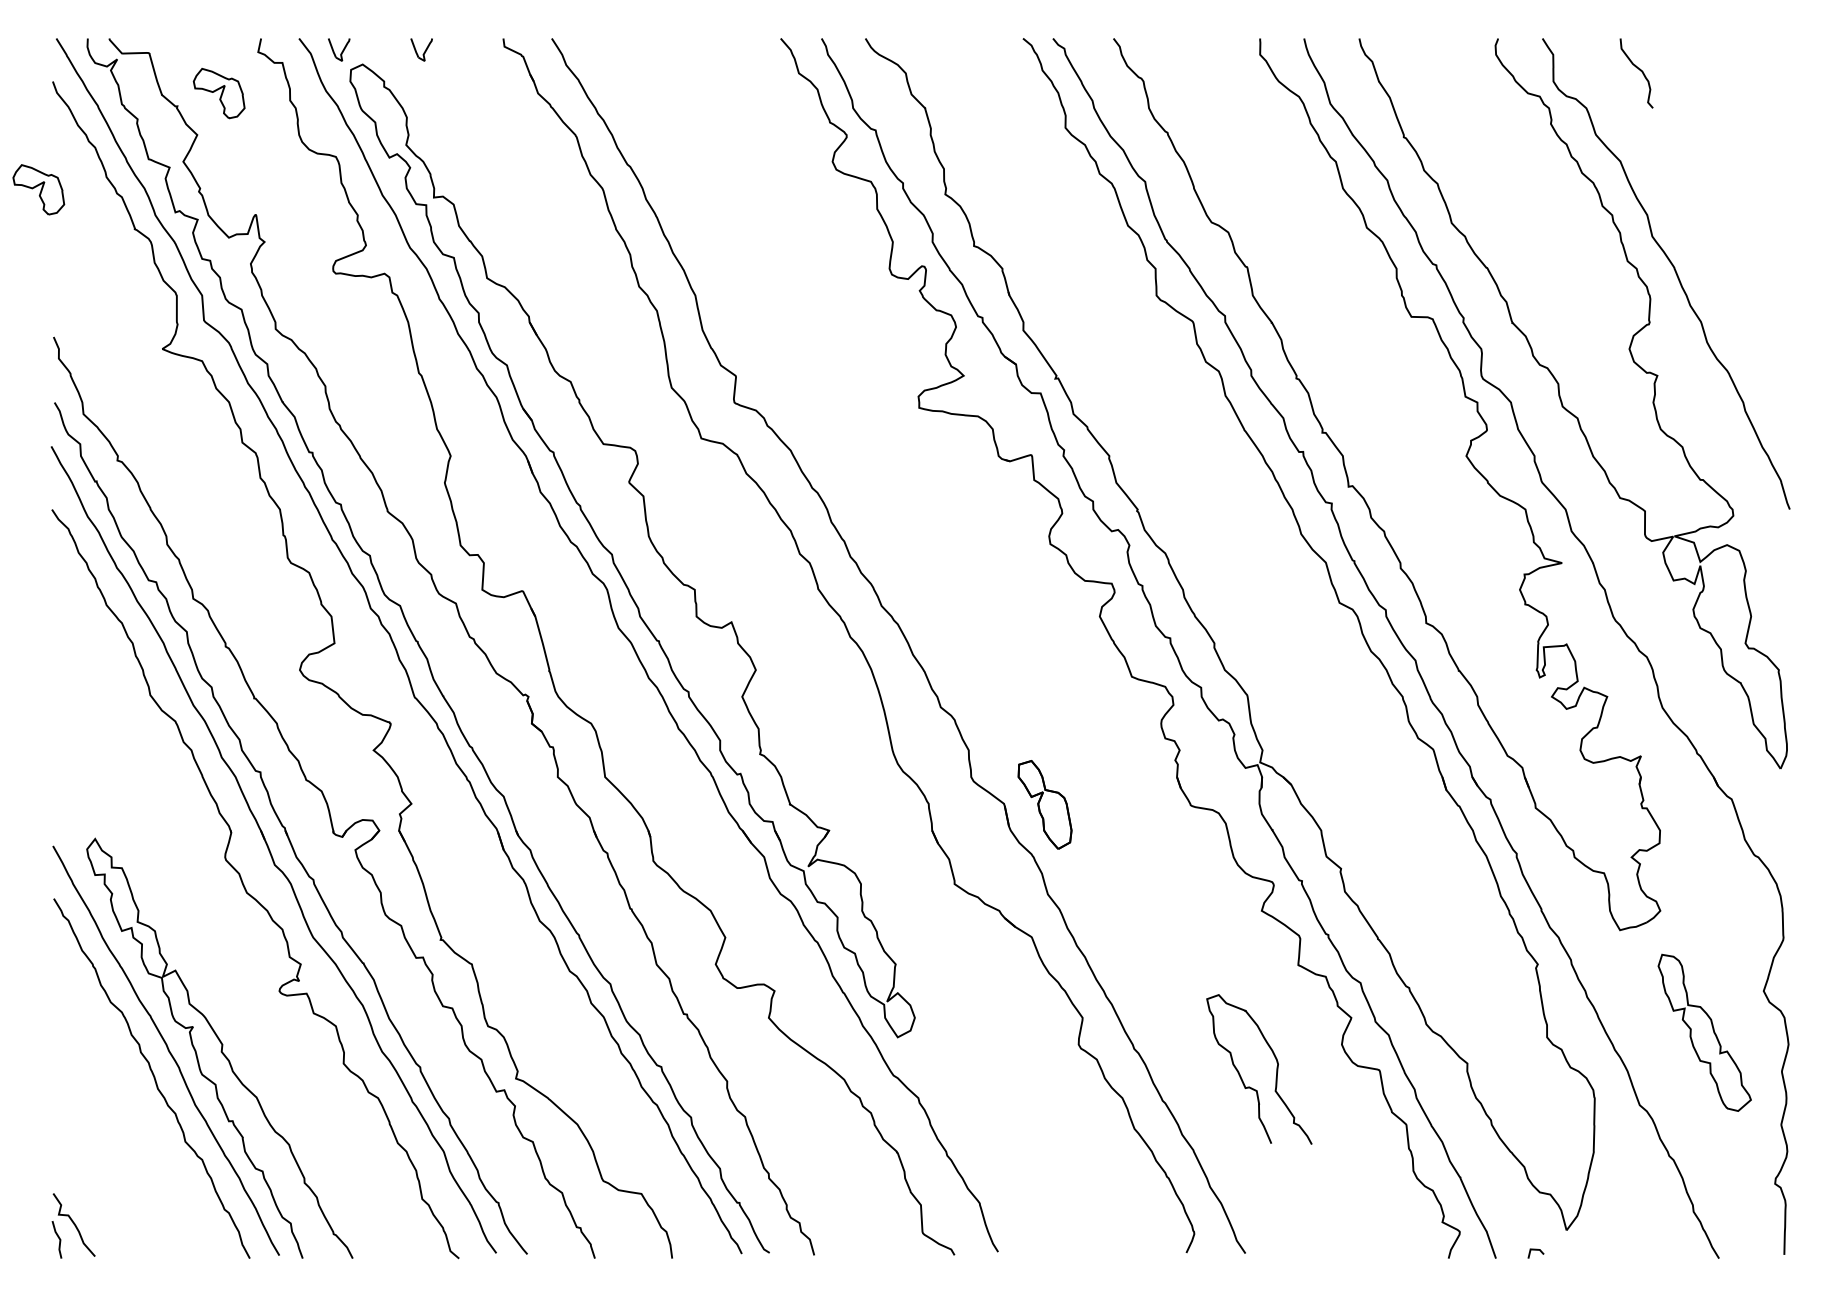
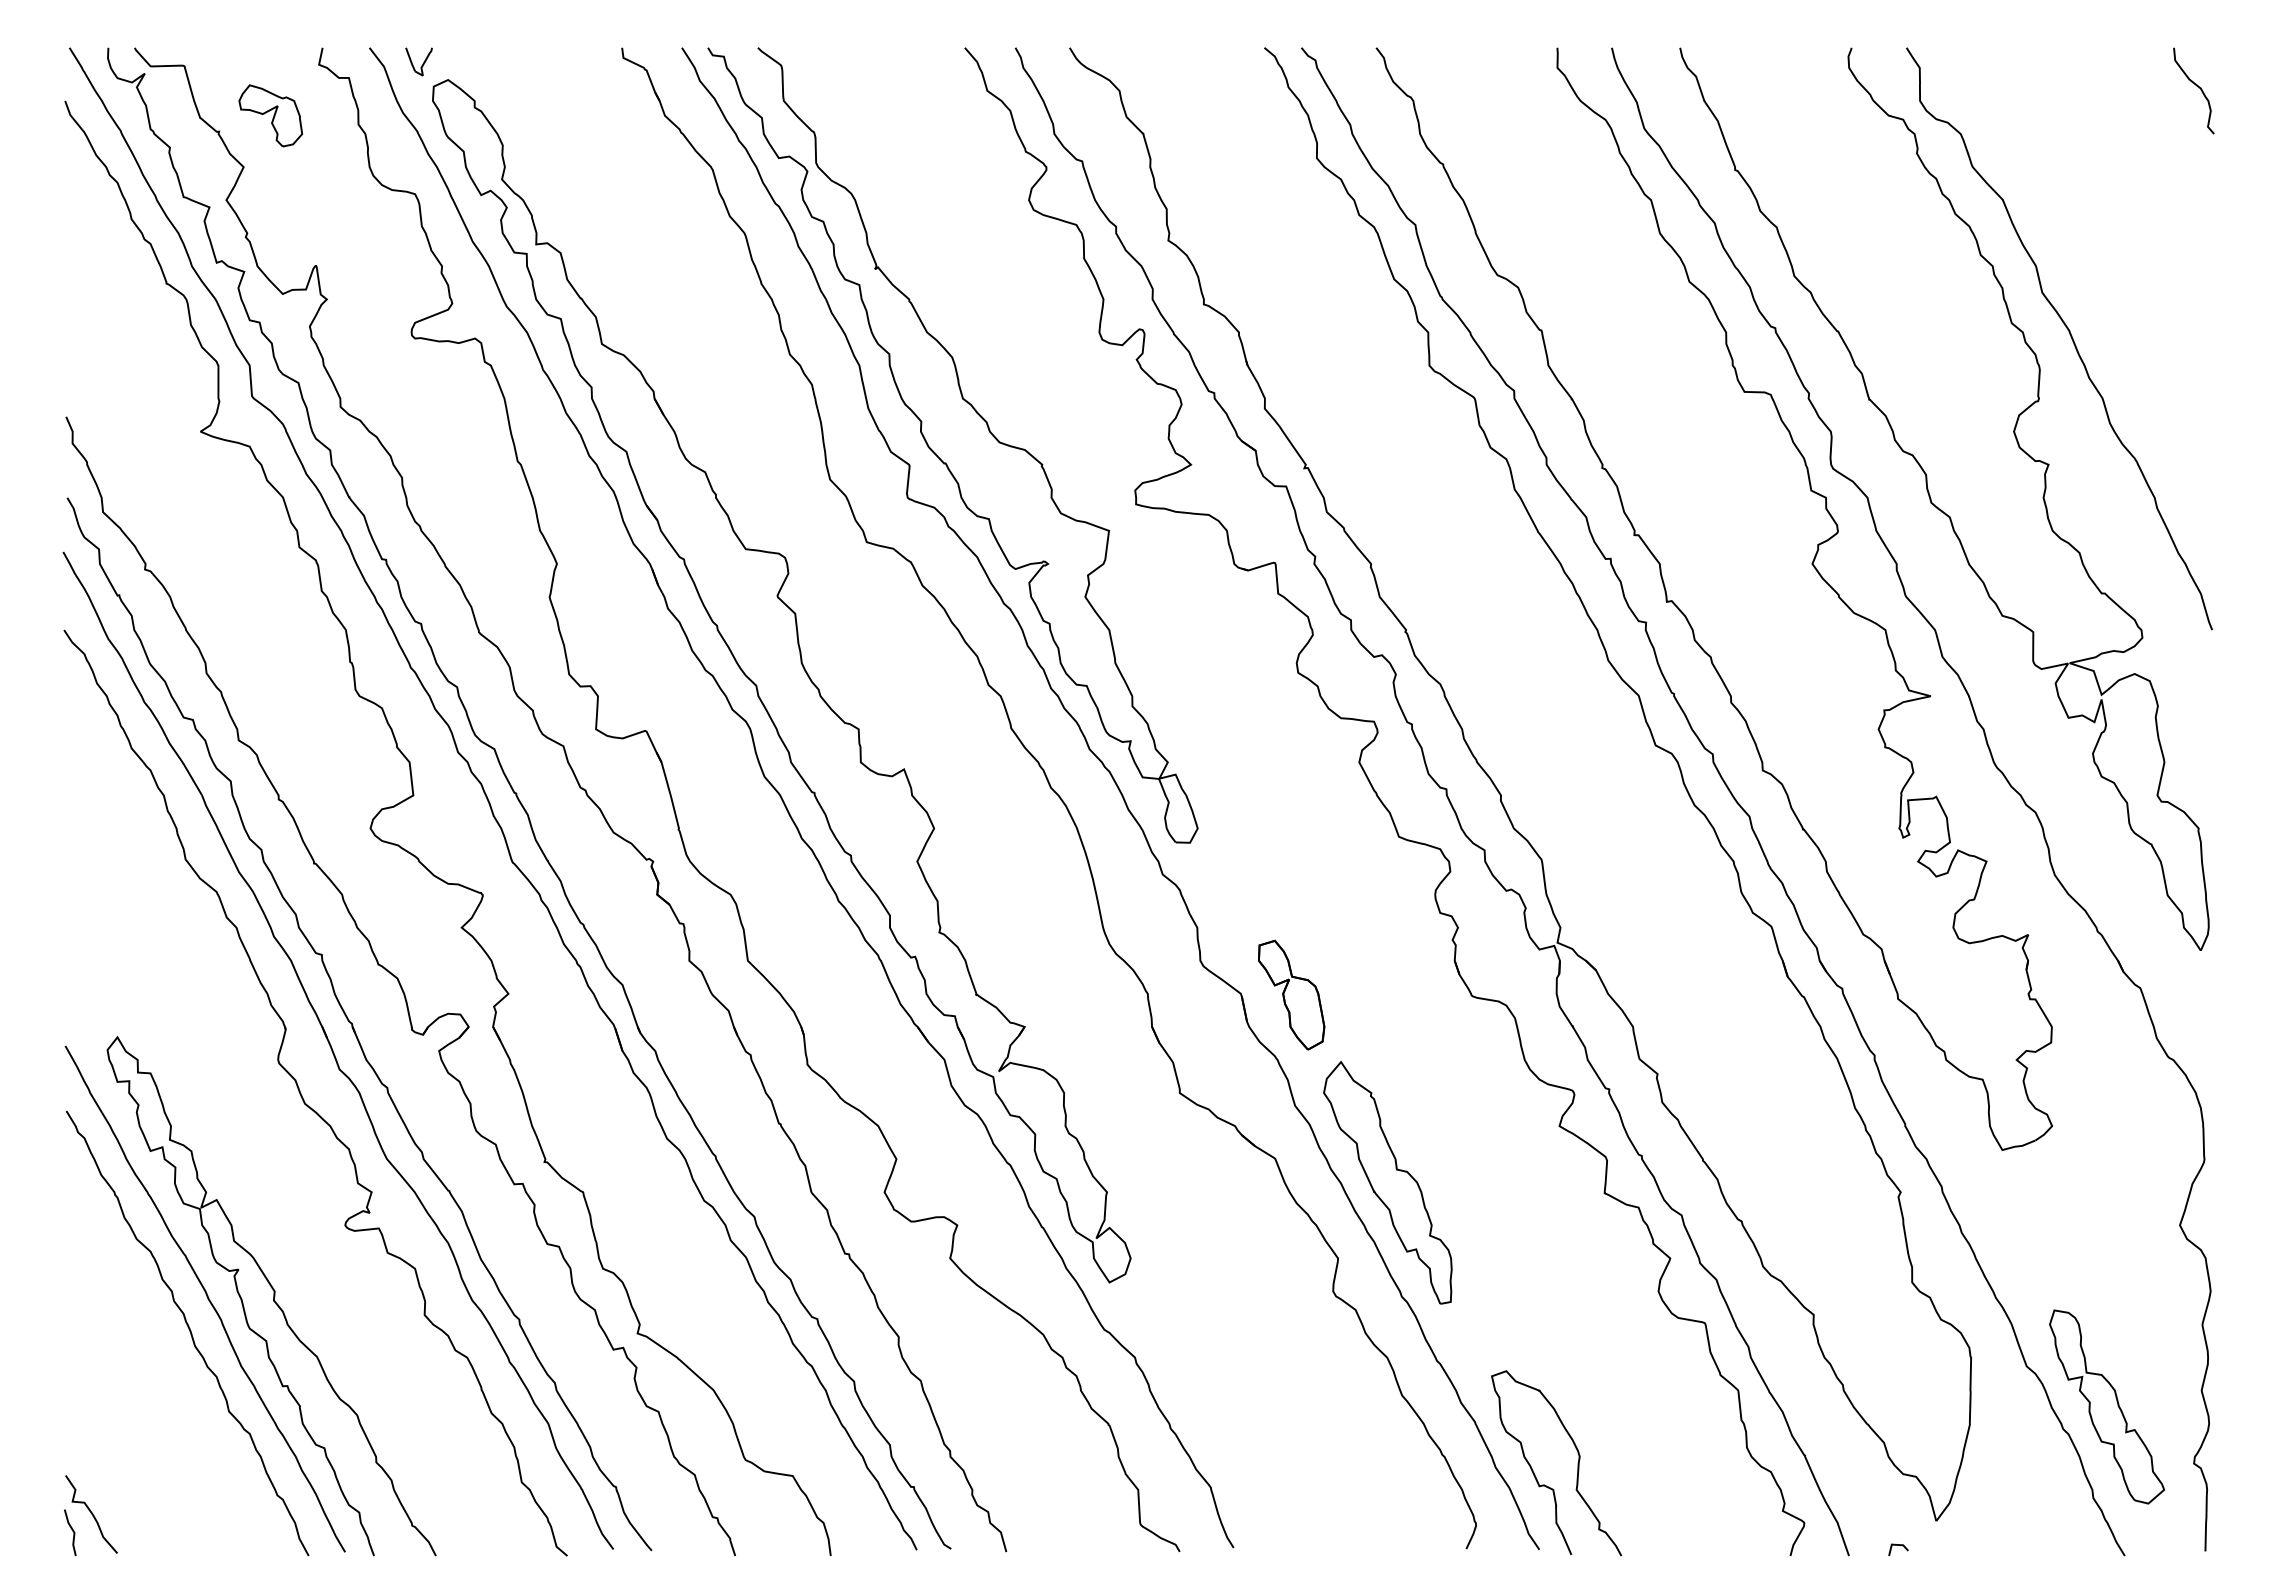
part: (421, 49) -> (520, 61), removed
curve: (1638, 69) -> (2196, 86), moved
part: (38, 189) -> (47, 234), removed
part: (758, 367) -> (937, 454), added
part: (1122, 956) -> (1387, 1182), added
part: (1704, 1032) -> (2106, 1406), moved
curve: (1276, 1069) -> (1577, 1463), moved

